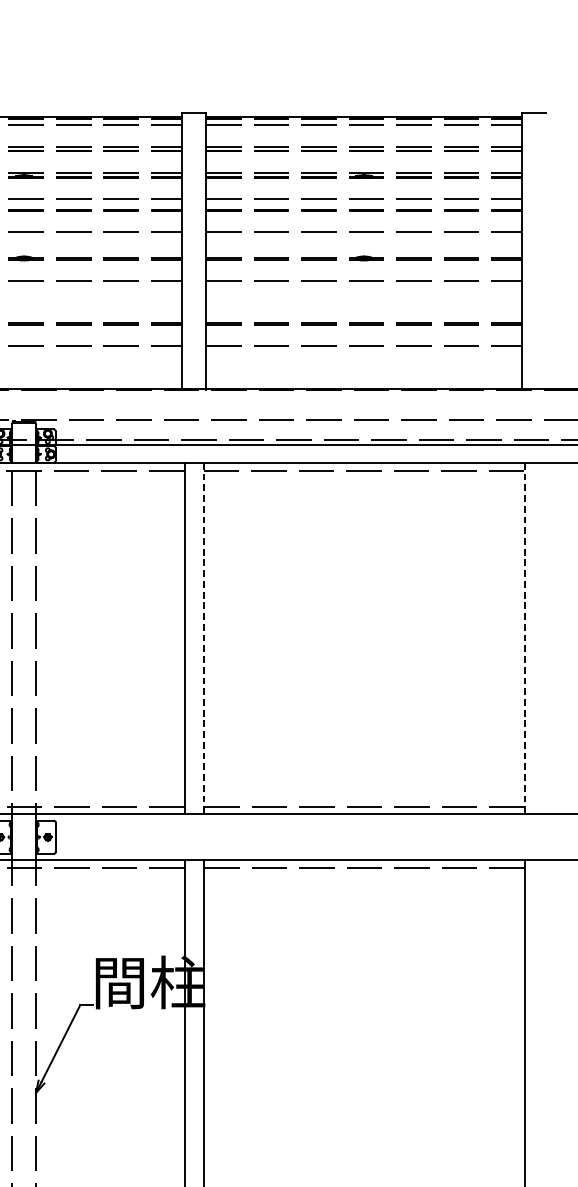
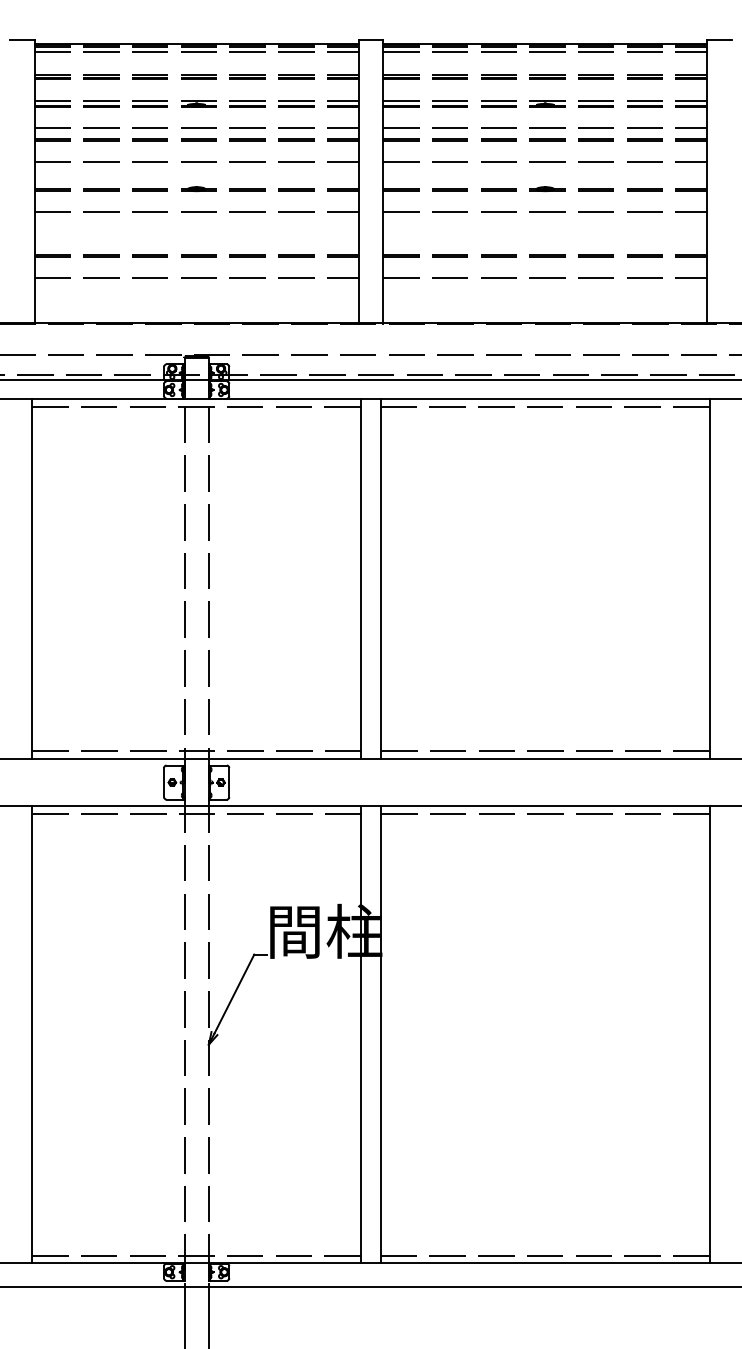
line: (203, 638) -> (380, 578), dashed -> solid
line: (524, 638) -> (709, 578), dashed -> solid

